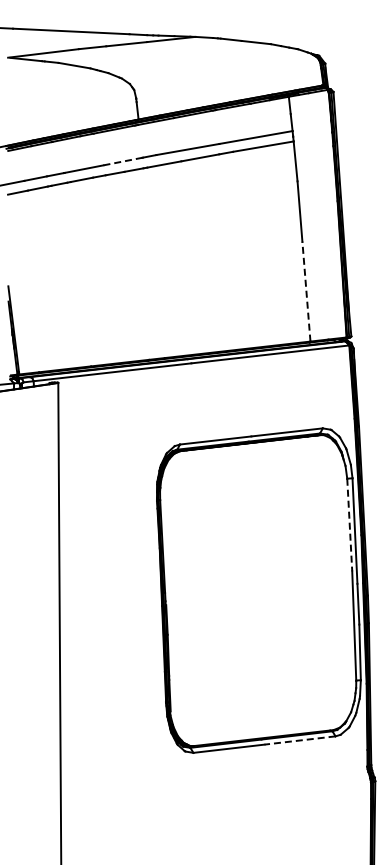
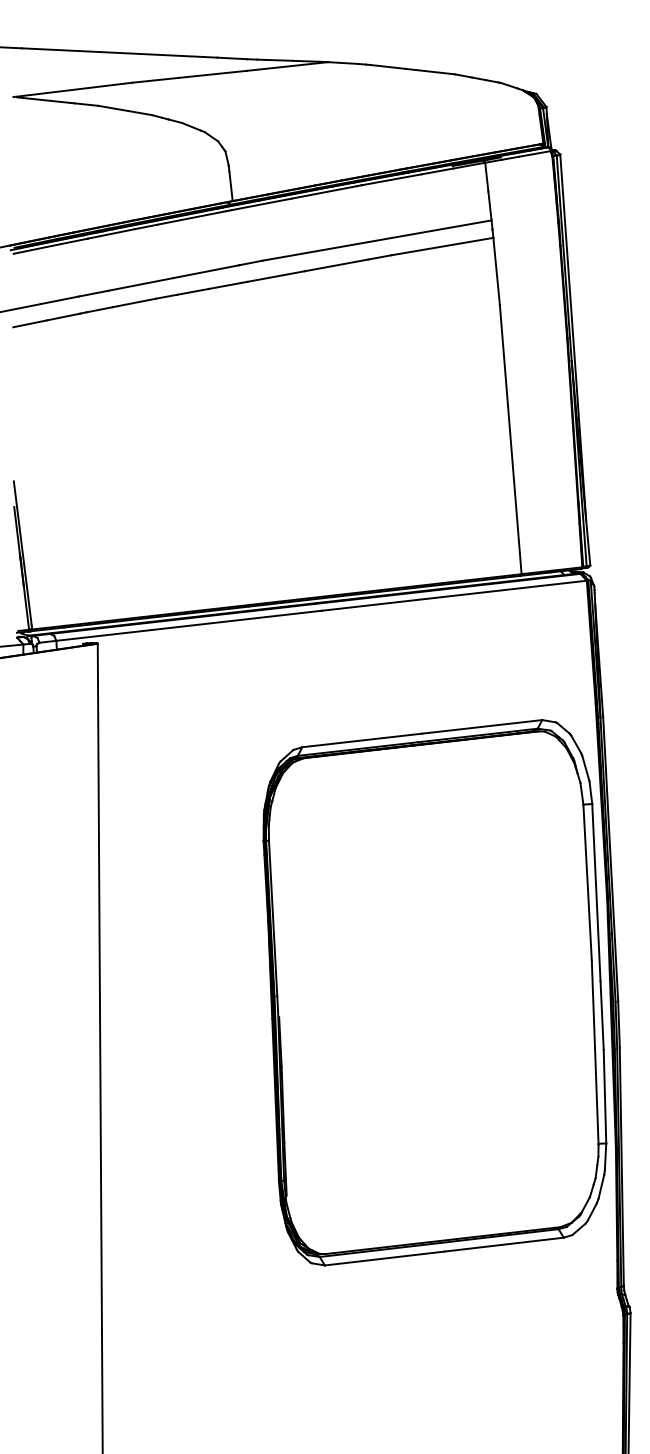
line: (122, 161) -> (205, 271), dashed -> solid
line: (306, 291) -> (514, 490), dashed -> solid
line: (349, 525) -> (587, 883), dashed -> solid
line: (300, 740) -> (504, 1244), dashed -> solid

